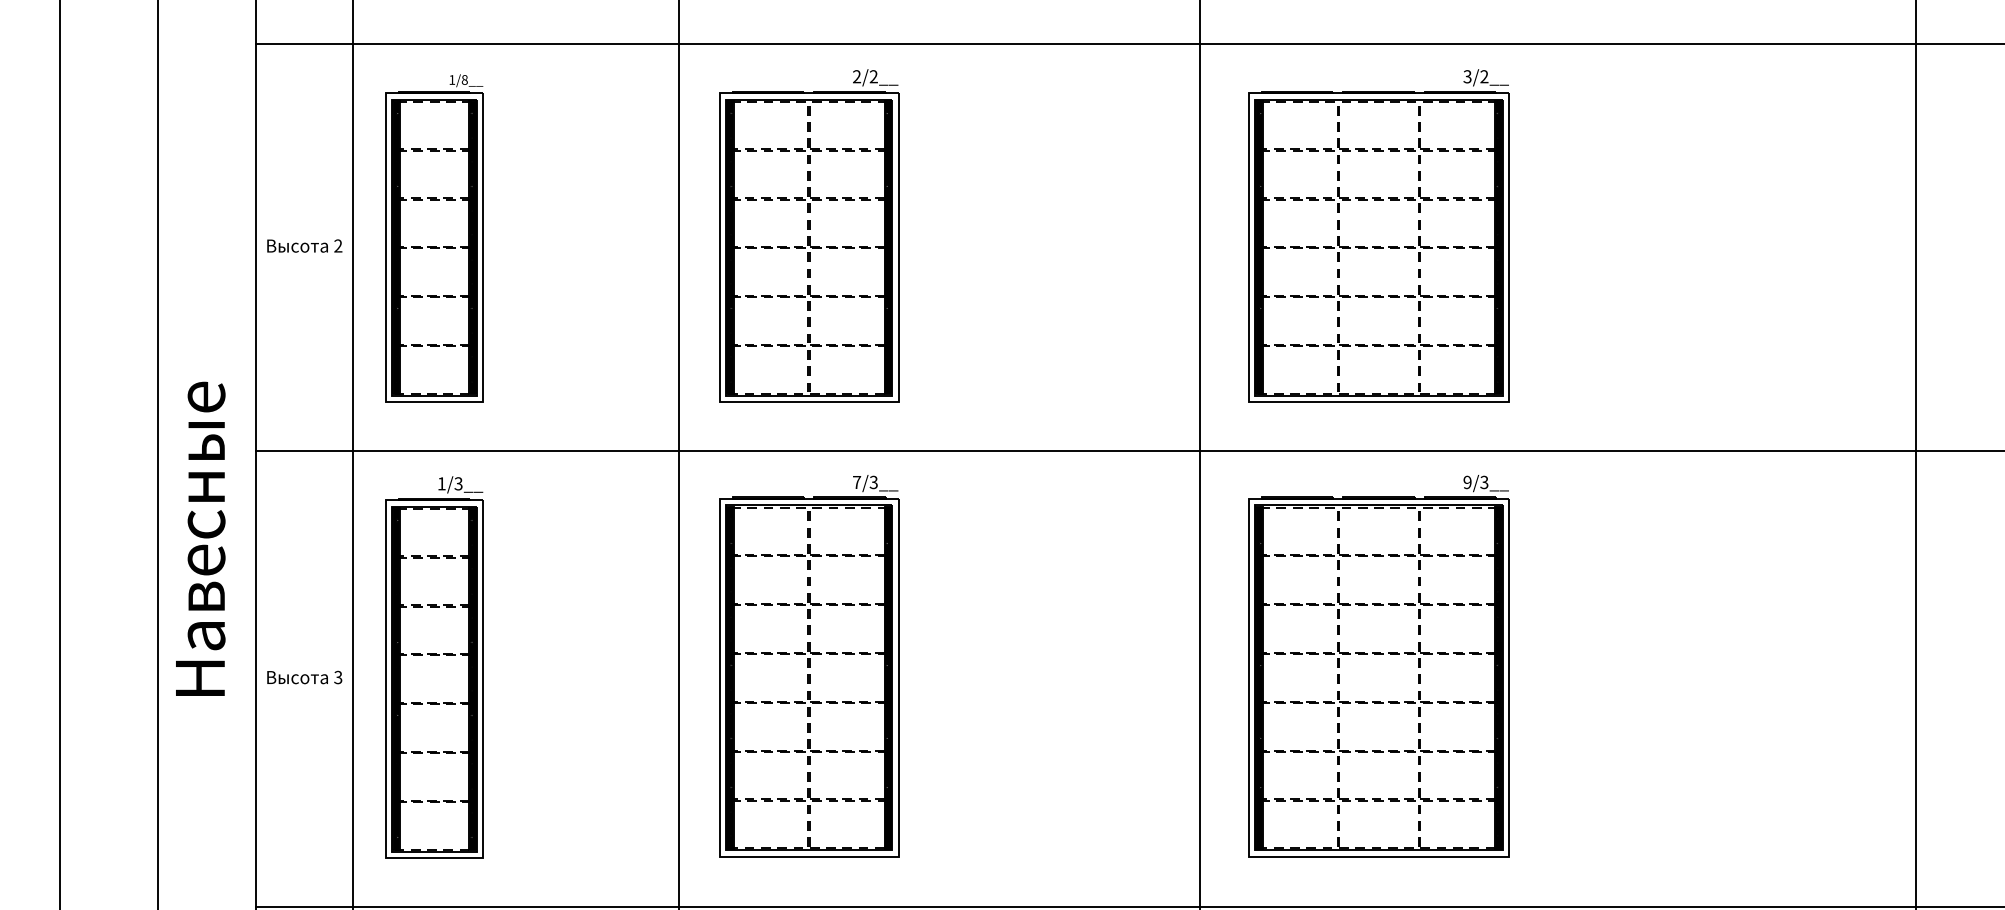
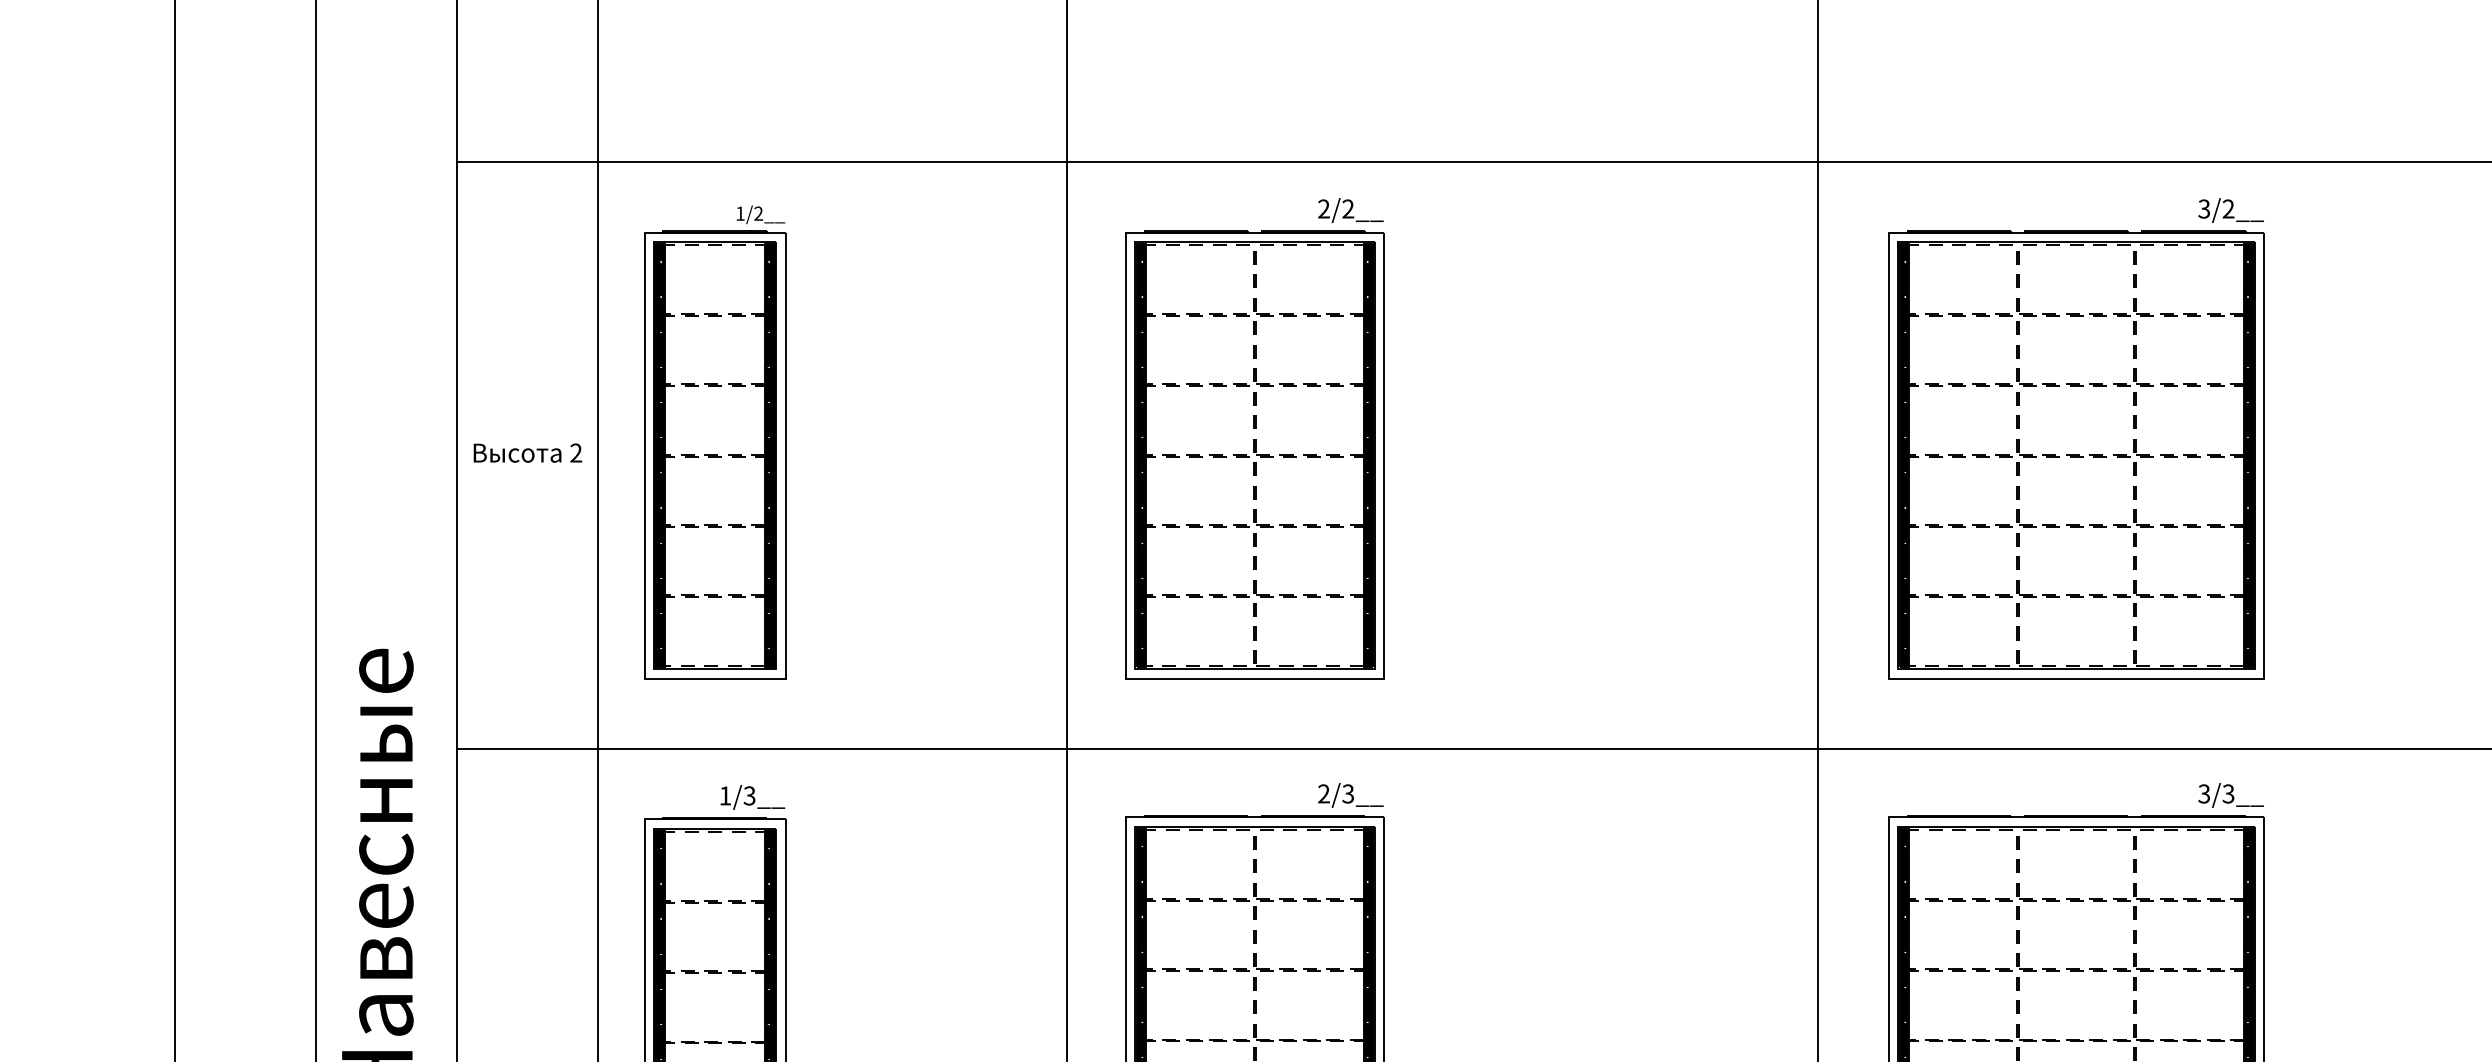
text: (464, 79) -> (758, 212), 1/8__ -> 1/2__
text: (857, 481) -> (1324, 792), 7/3__ -> 2/3__
text: (1467, 482) -> (2204, 793), 9/3__ -> 3/3__

